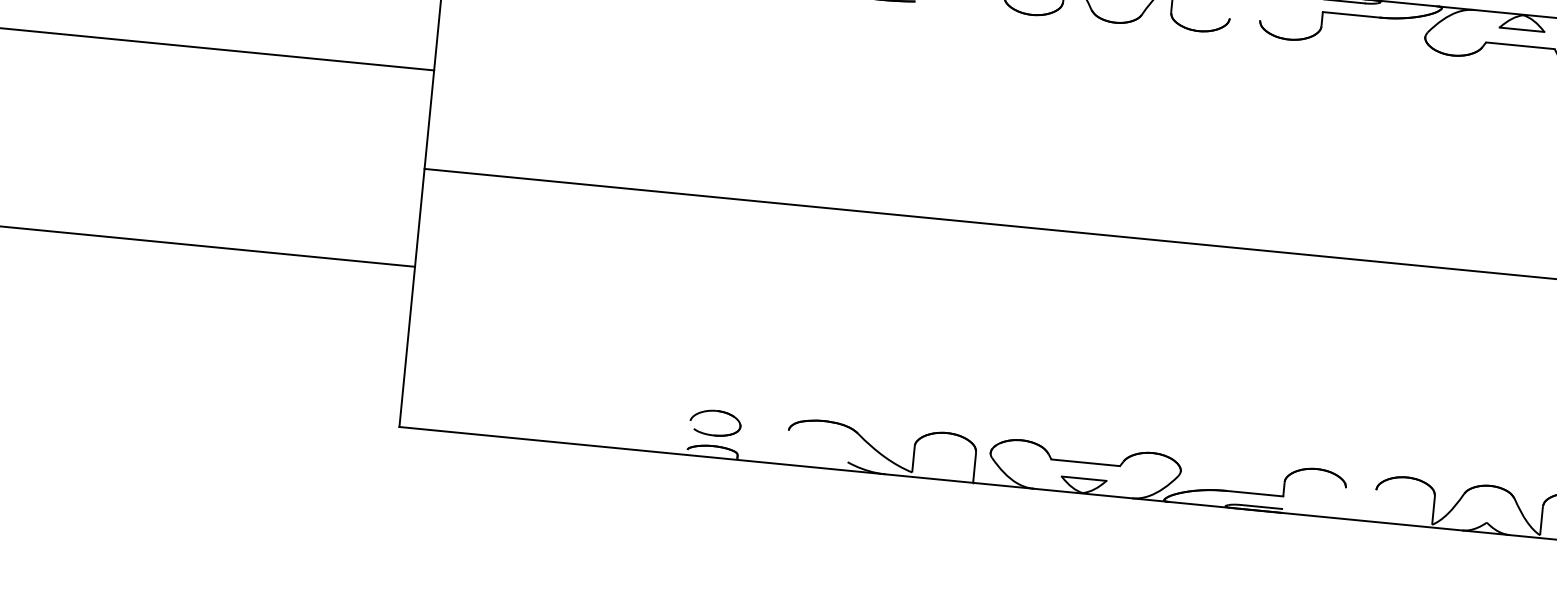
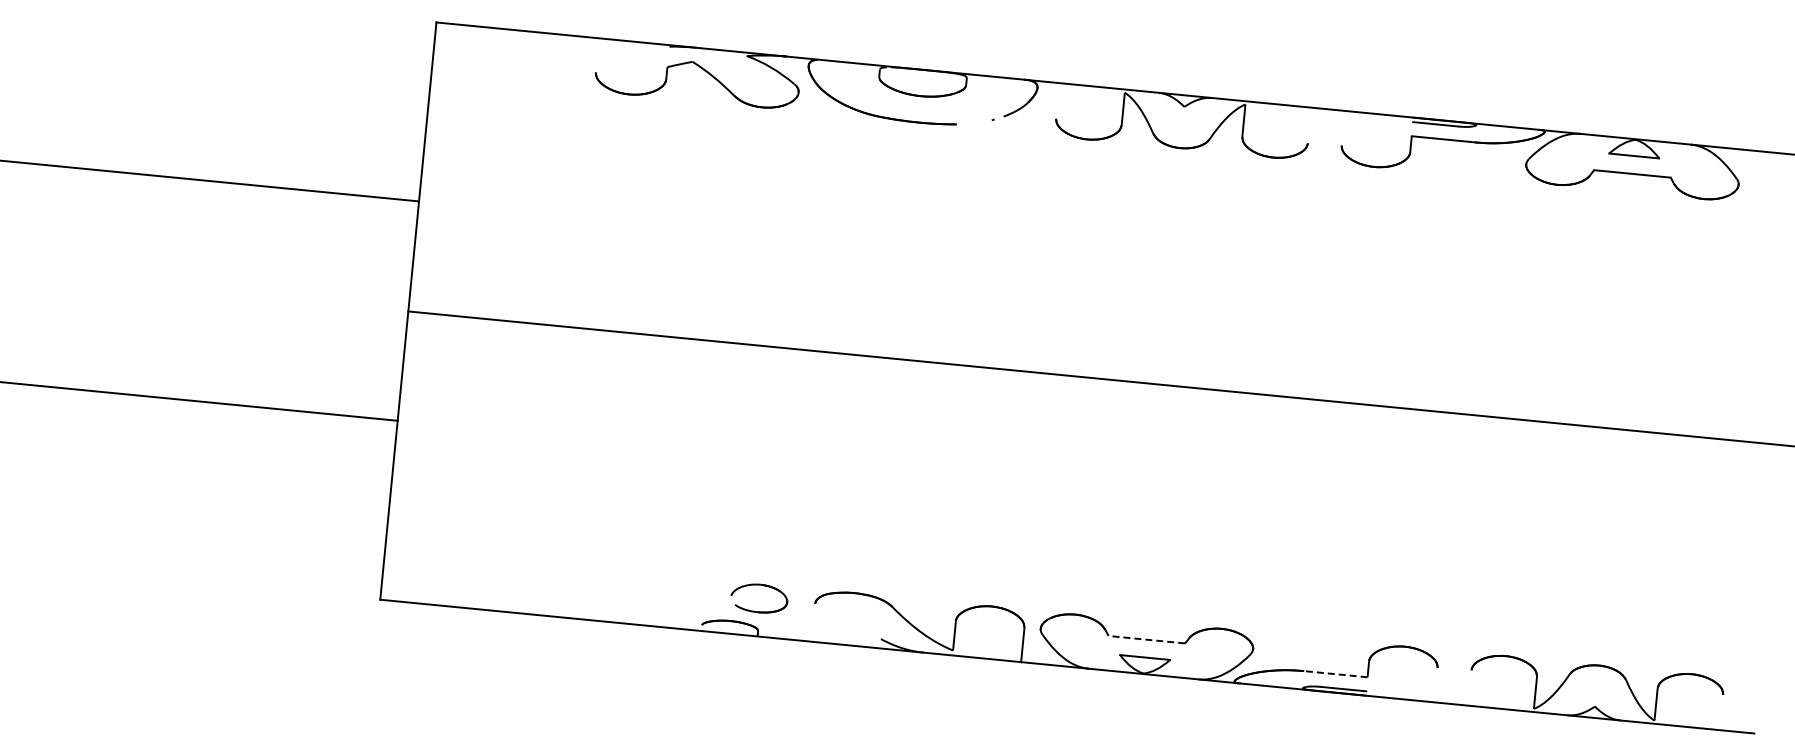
part: (719, 412) -> (763, 586), moved
line: (1085, 462) -> (1146, 639), solid -> dashed
line: (1254, 493) -> (1335, 674), solid -> dashed

